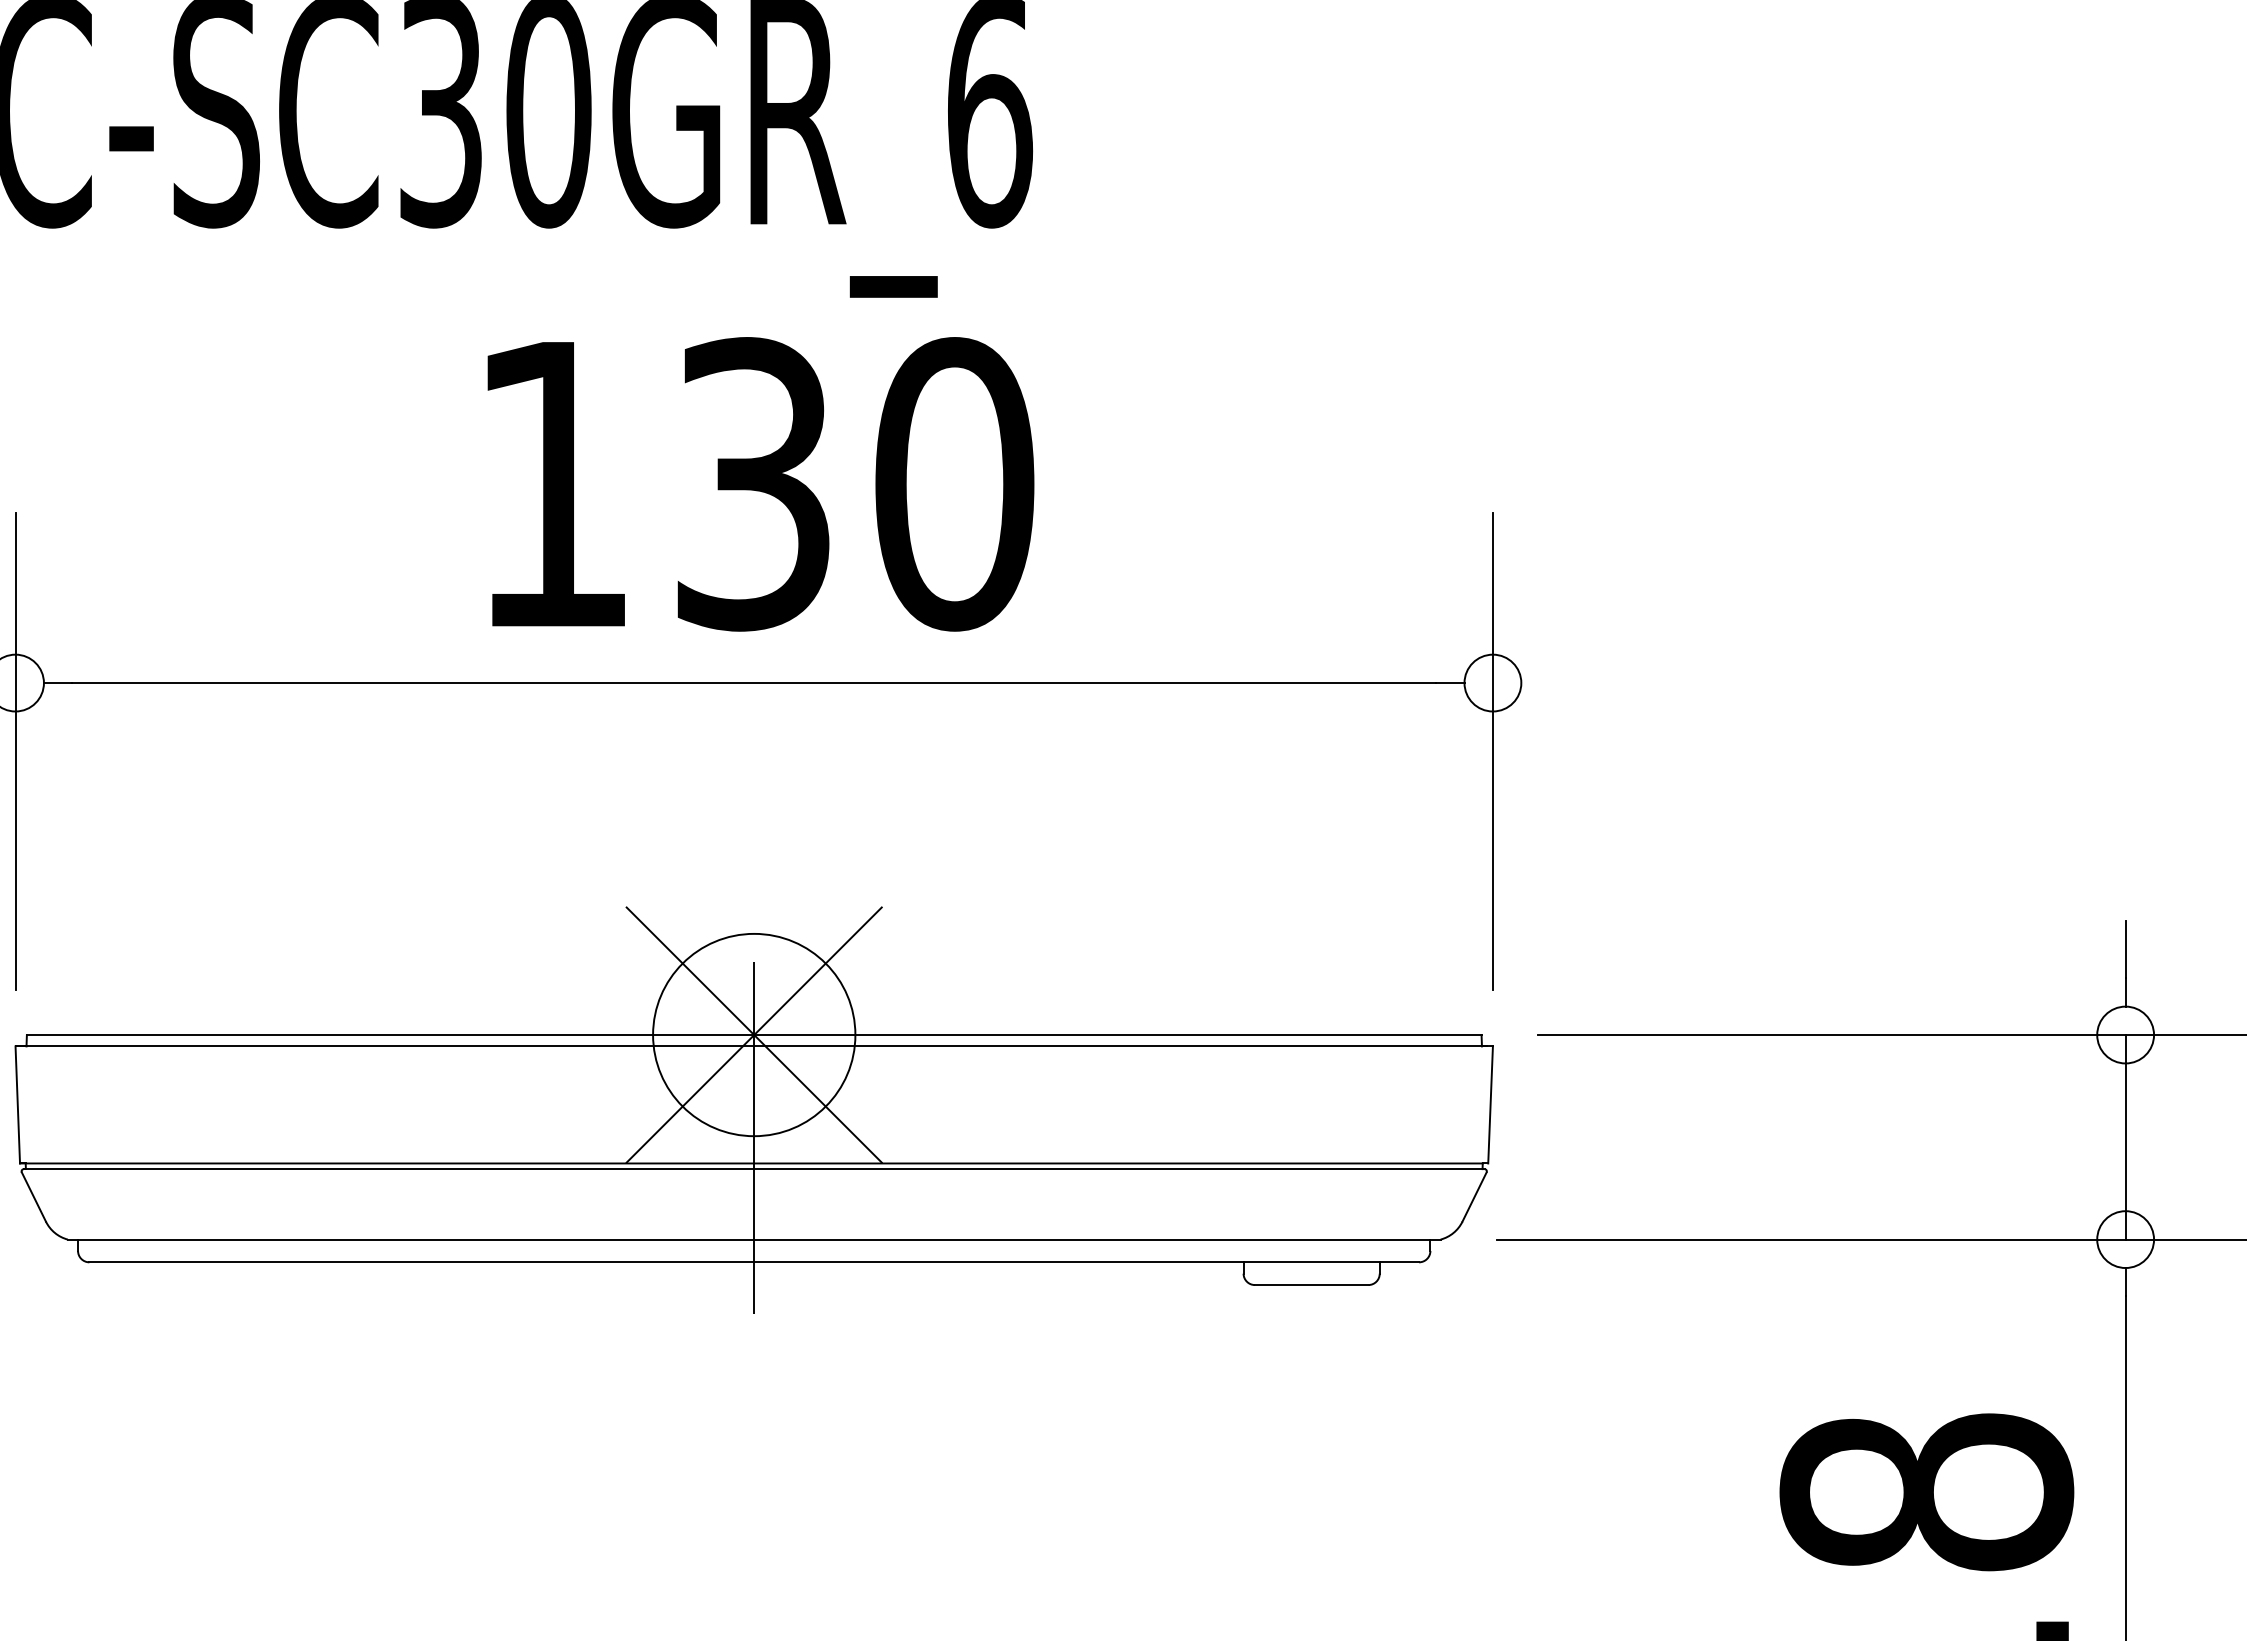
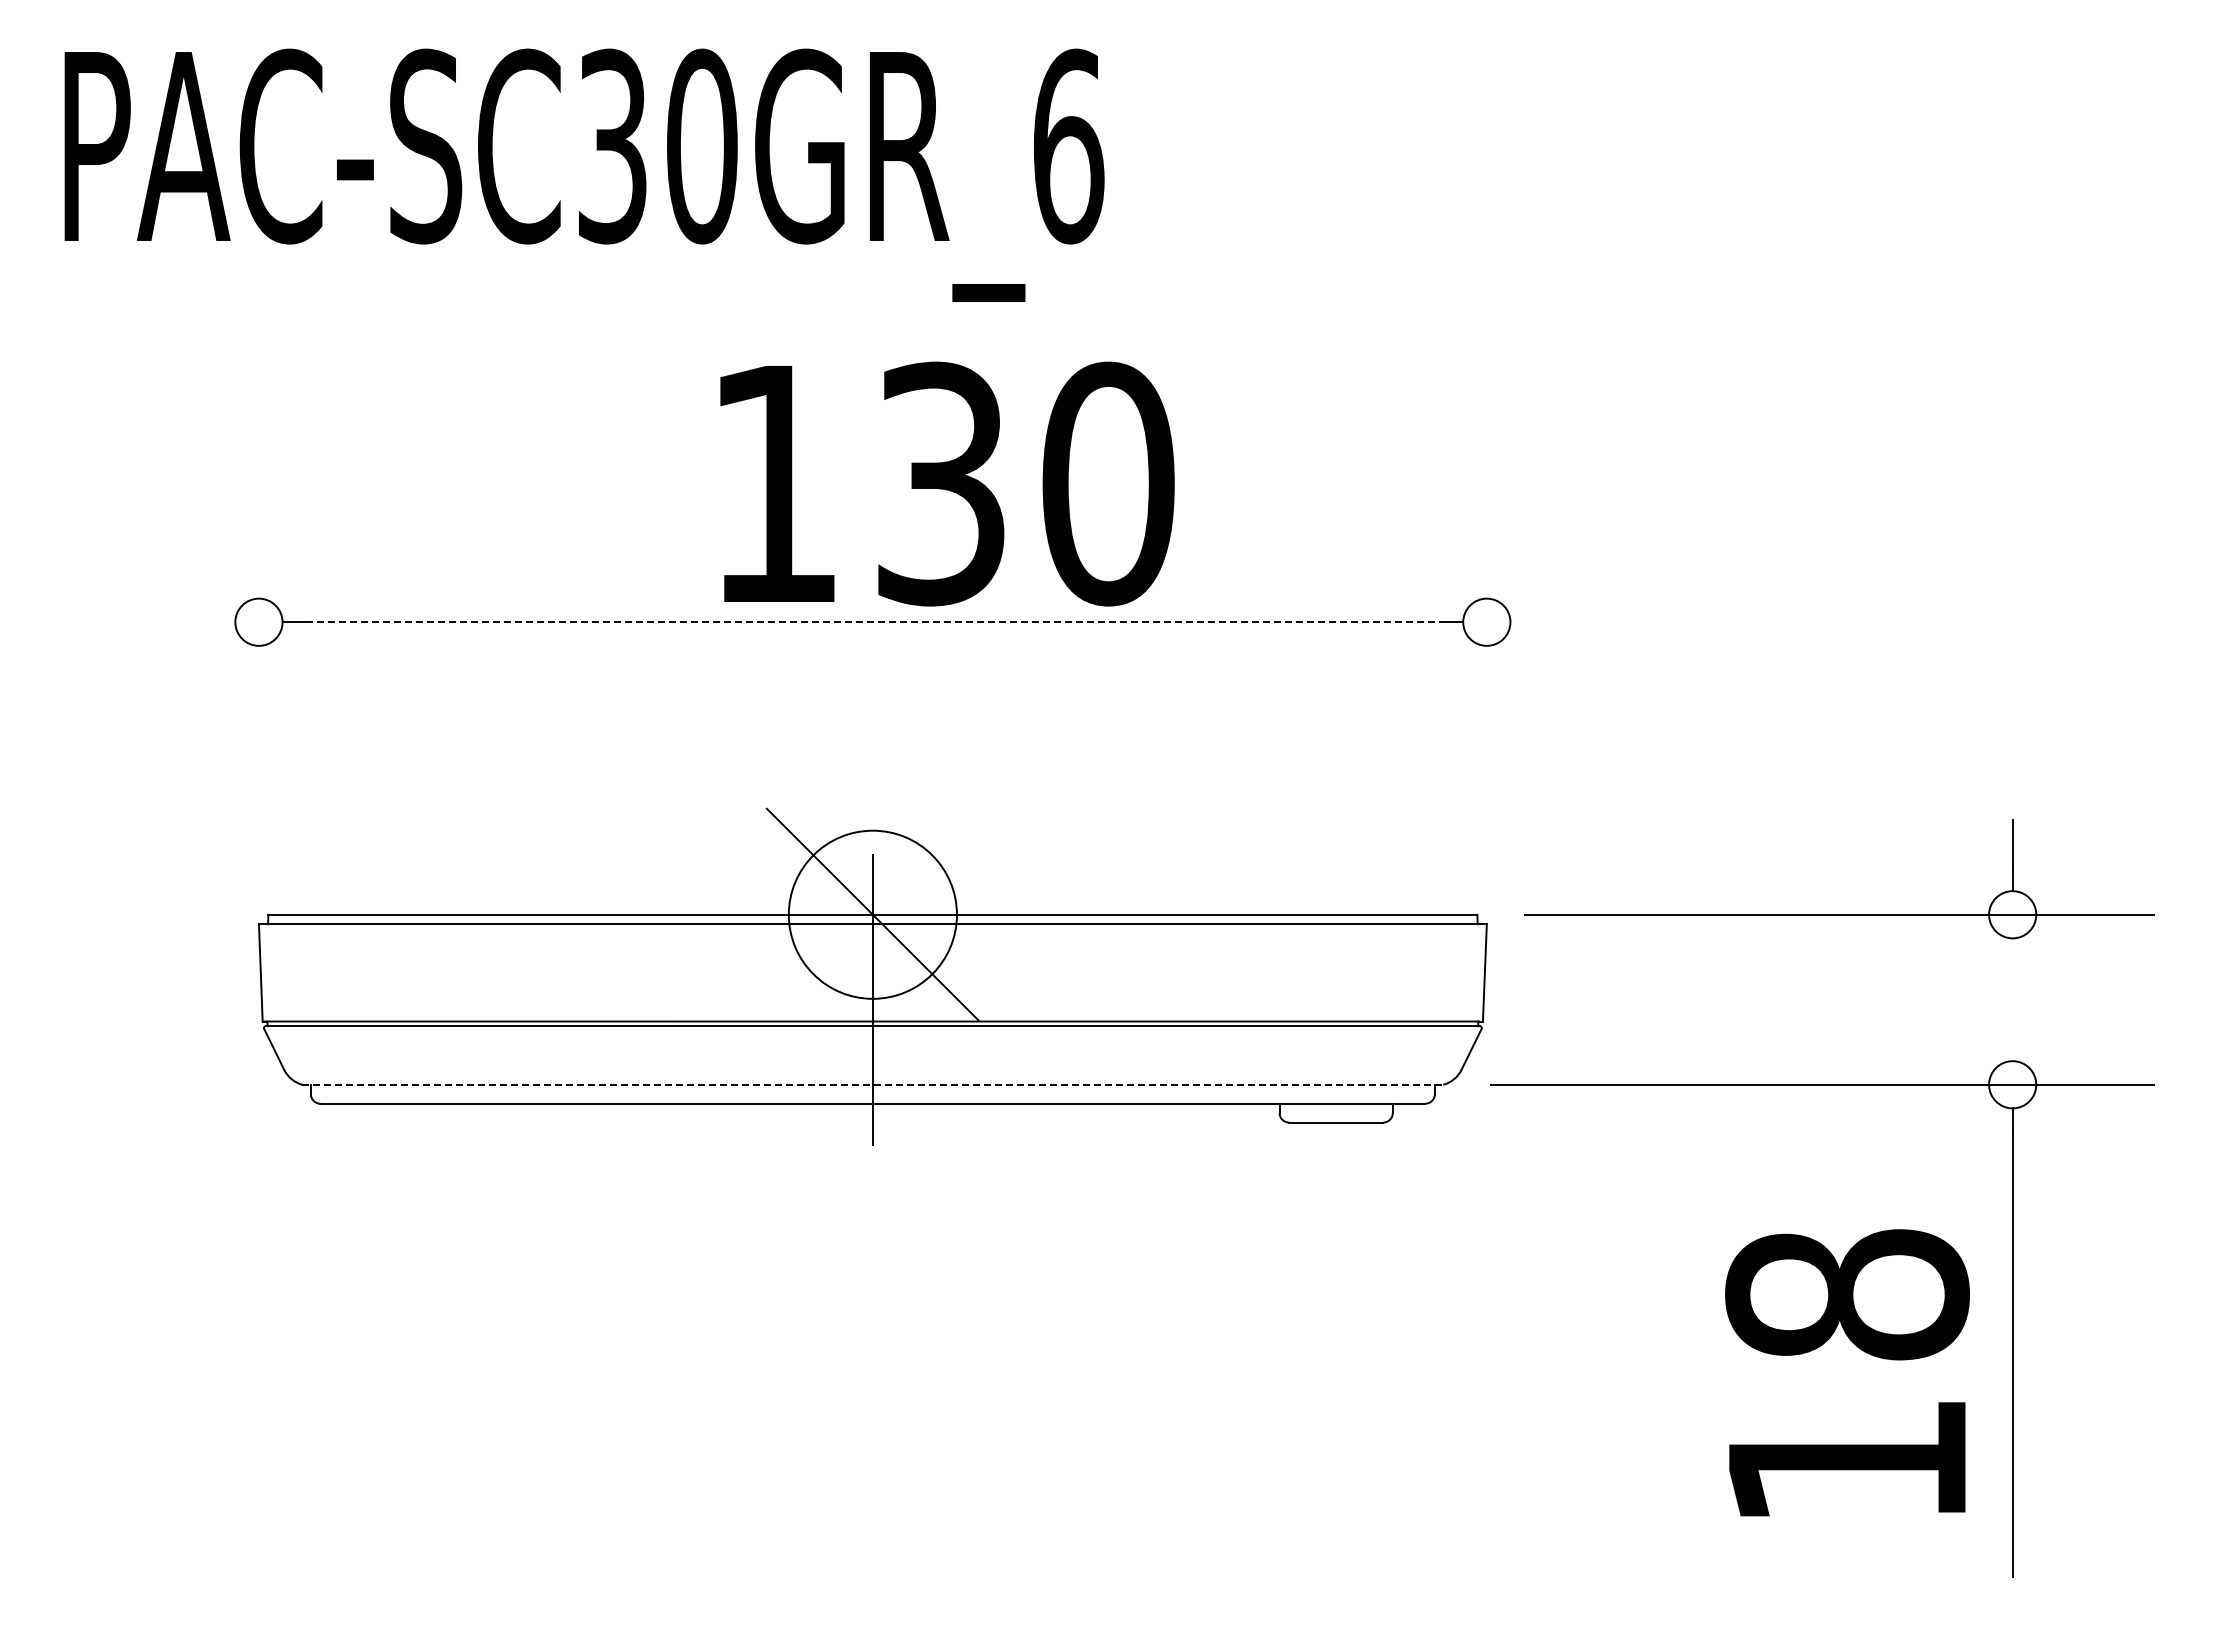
text: (760, 483) -> (947, 483), moved
line: (753, 683) -> (872, 622), solid -> dashed
line: (14, 750) -> (258, 678), removed
line: (1492, 750) -> (1486, 678), removed
line: (753, 1034) -> (872, 914), removed
line: (2125, 1136) -> (2012, 999), removed
line: (754, 1239) -> (873, 1084), solid -> dashed

